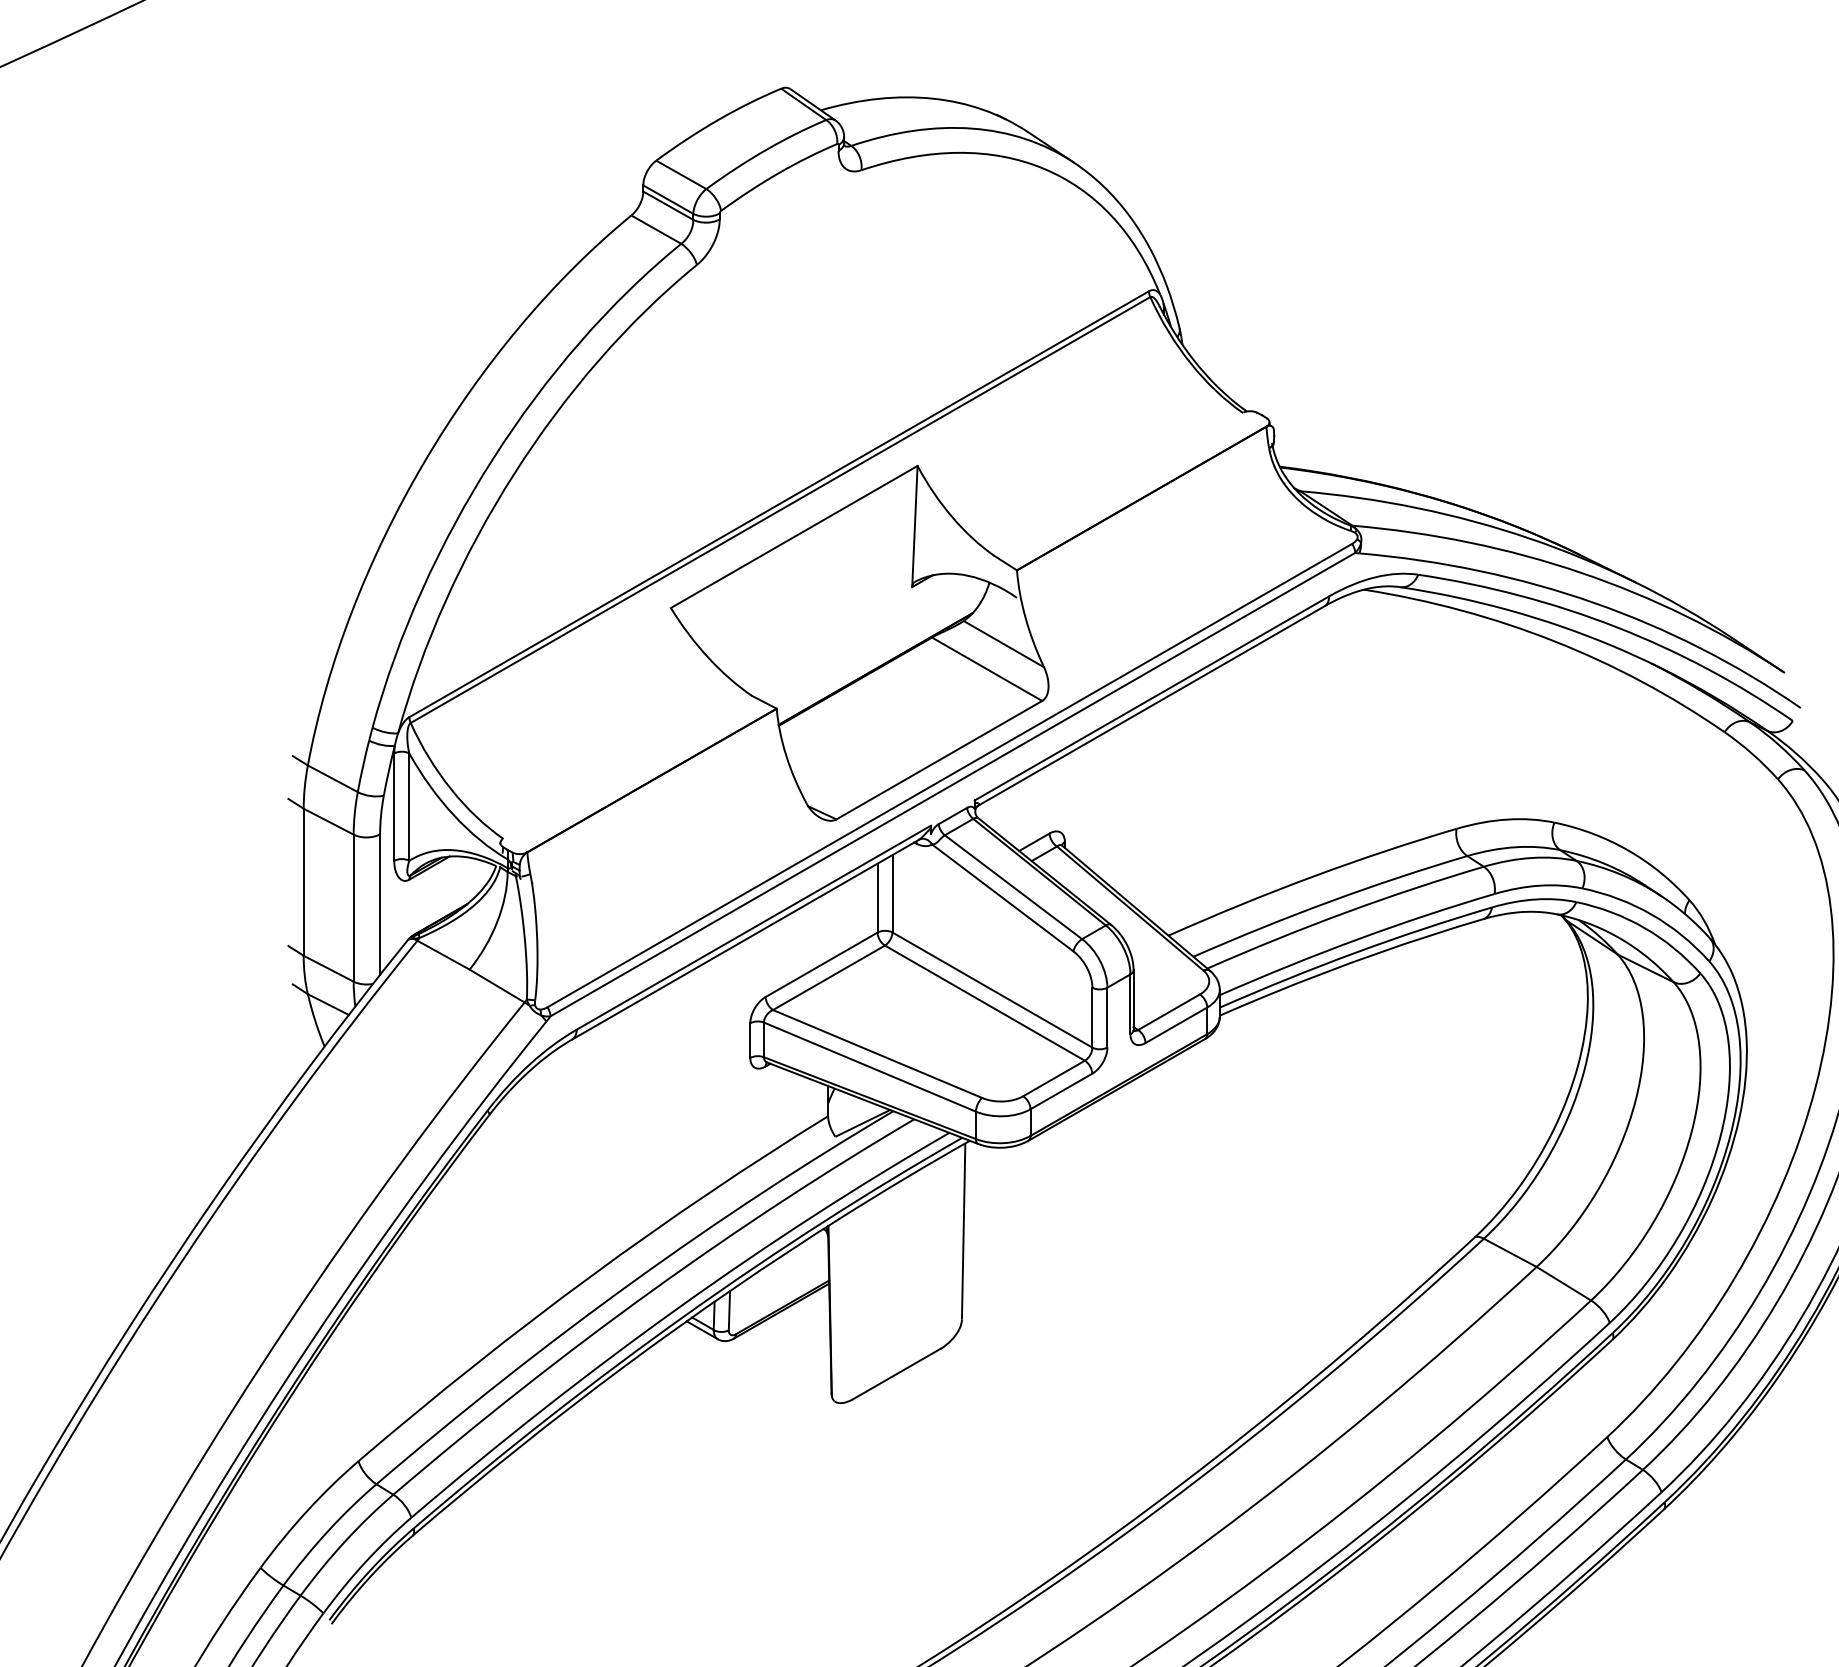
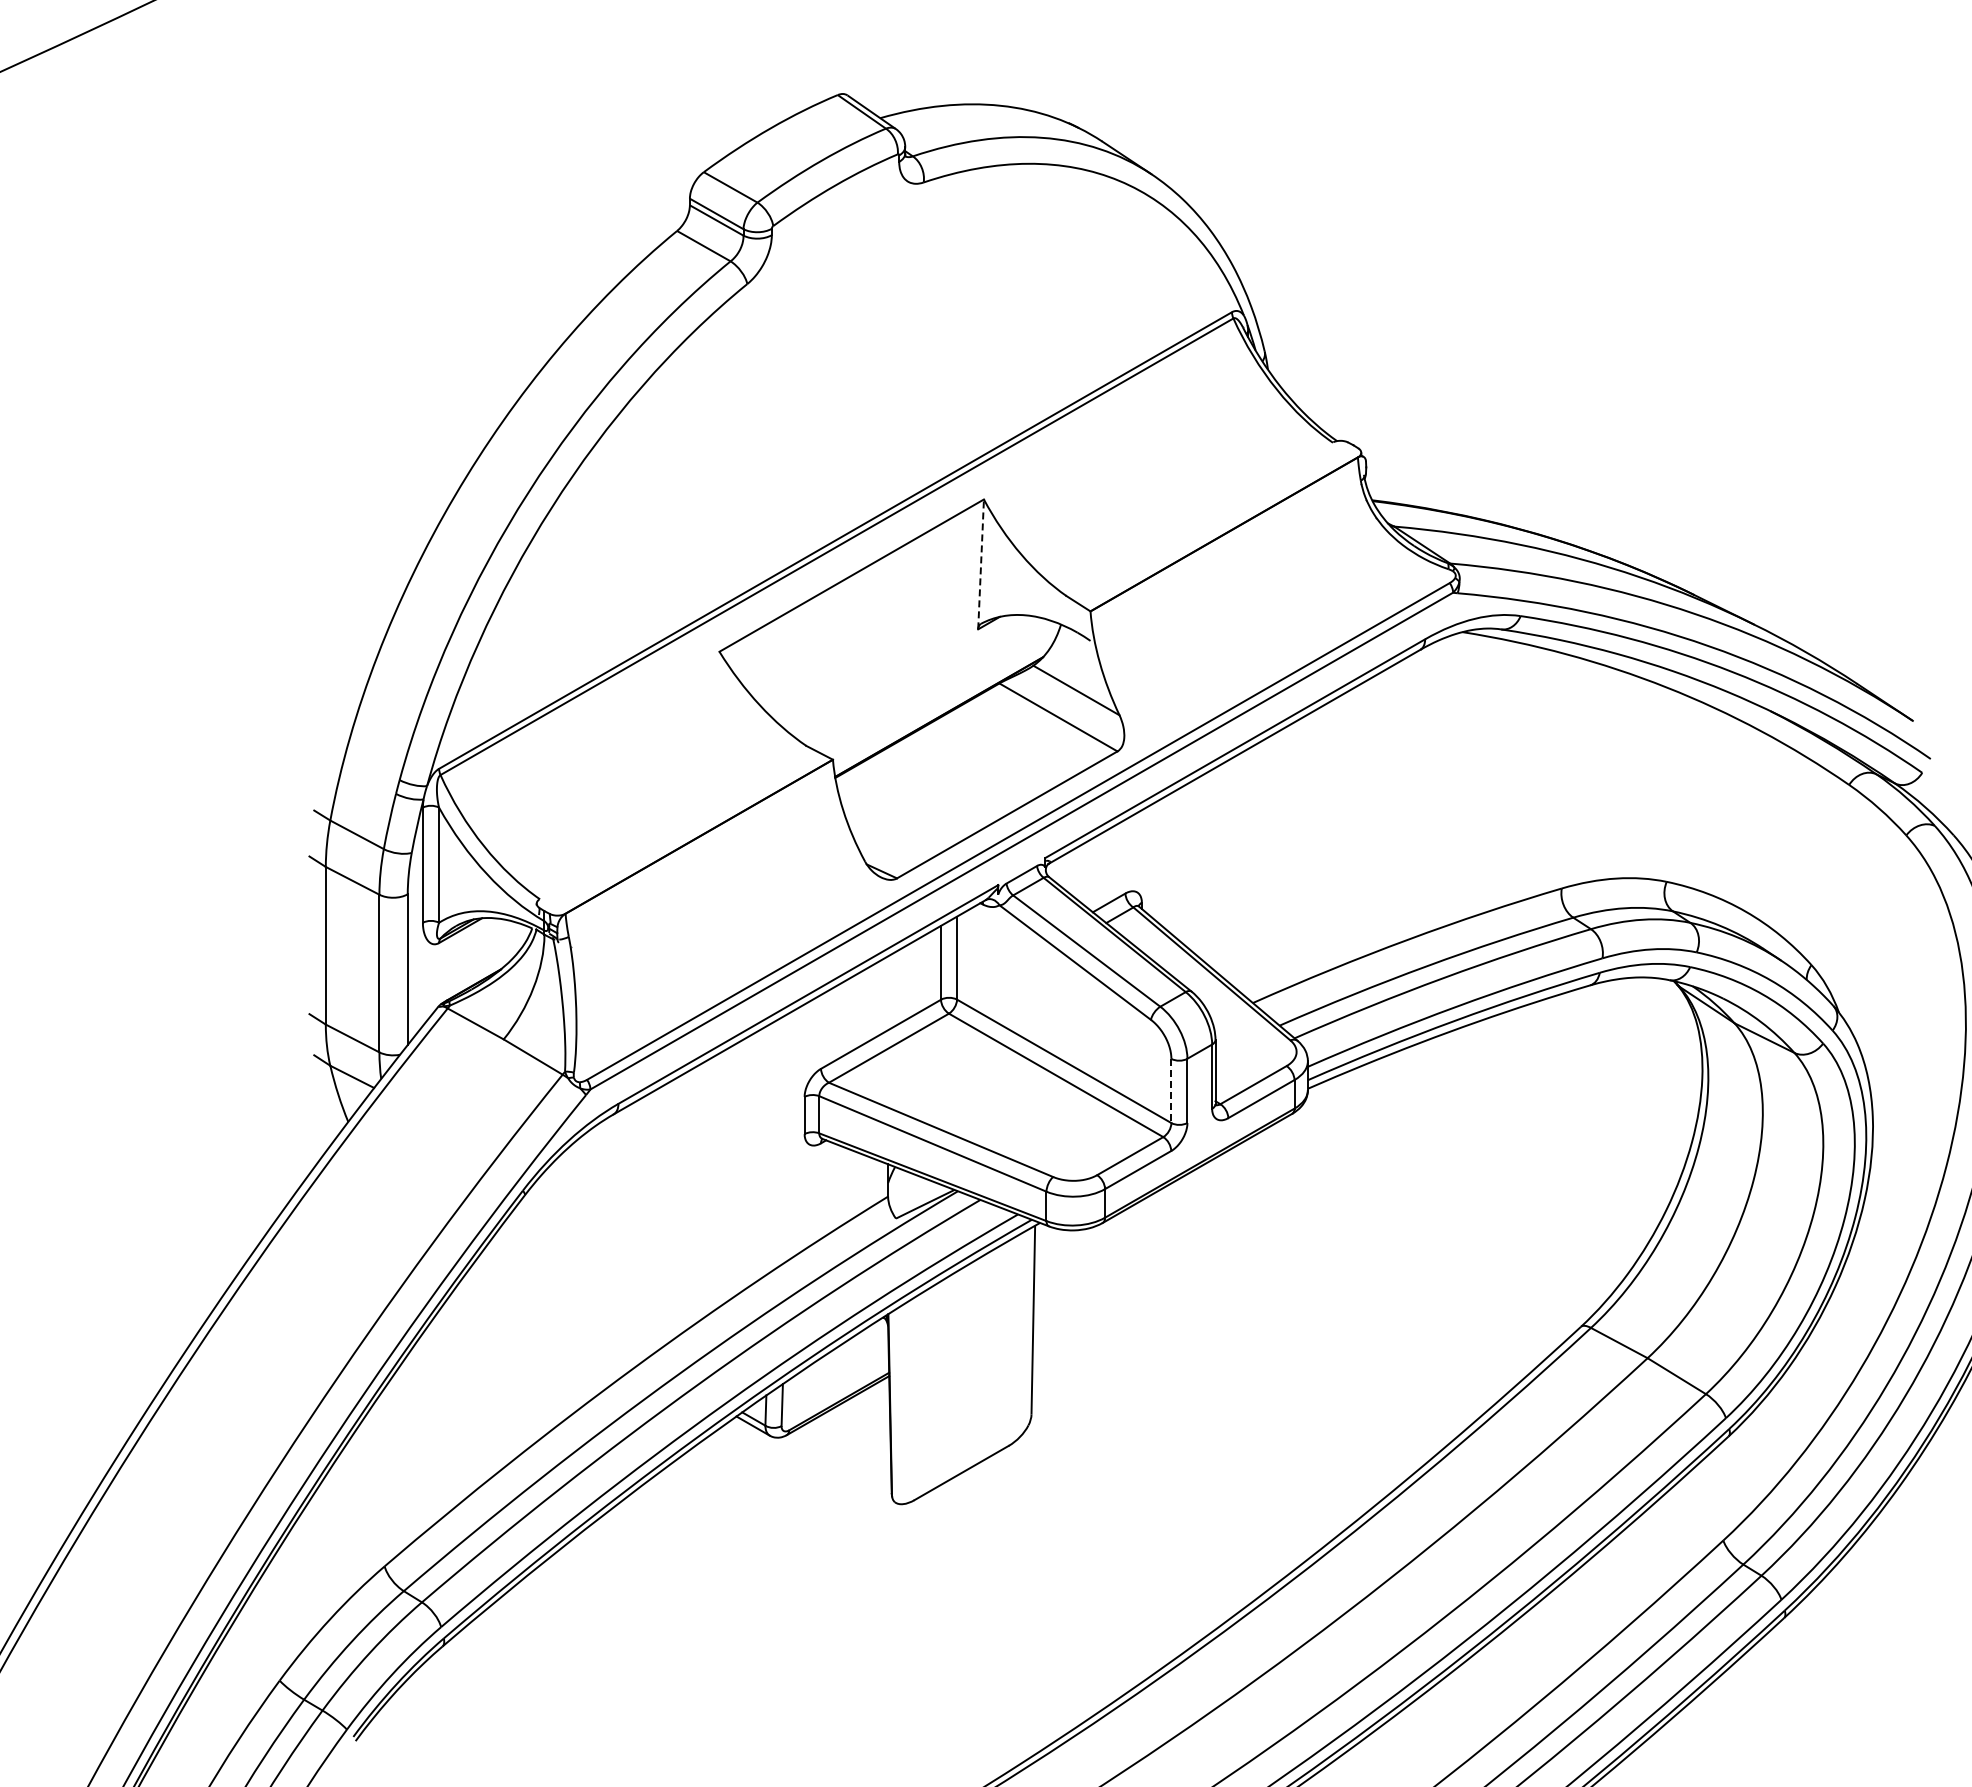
line: (915, 526) -> (981, 564), solid -> dashed
line: (1092, 1018) -> (1171, 1091), solid -> dashed

